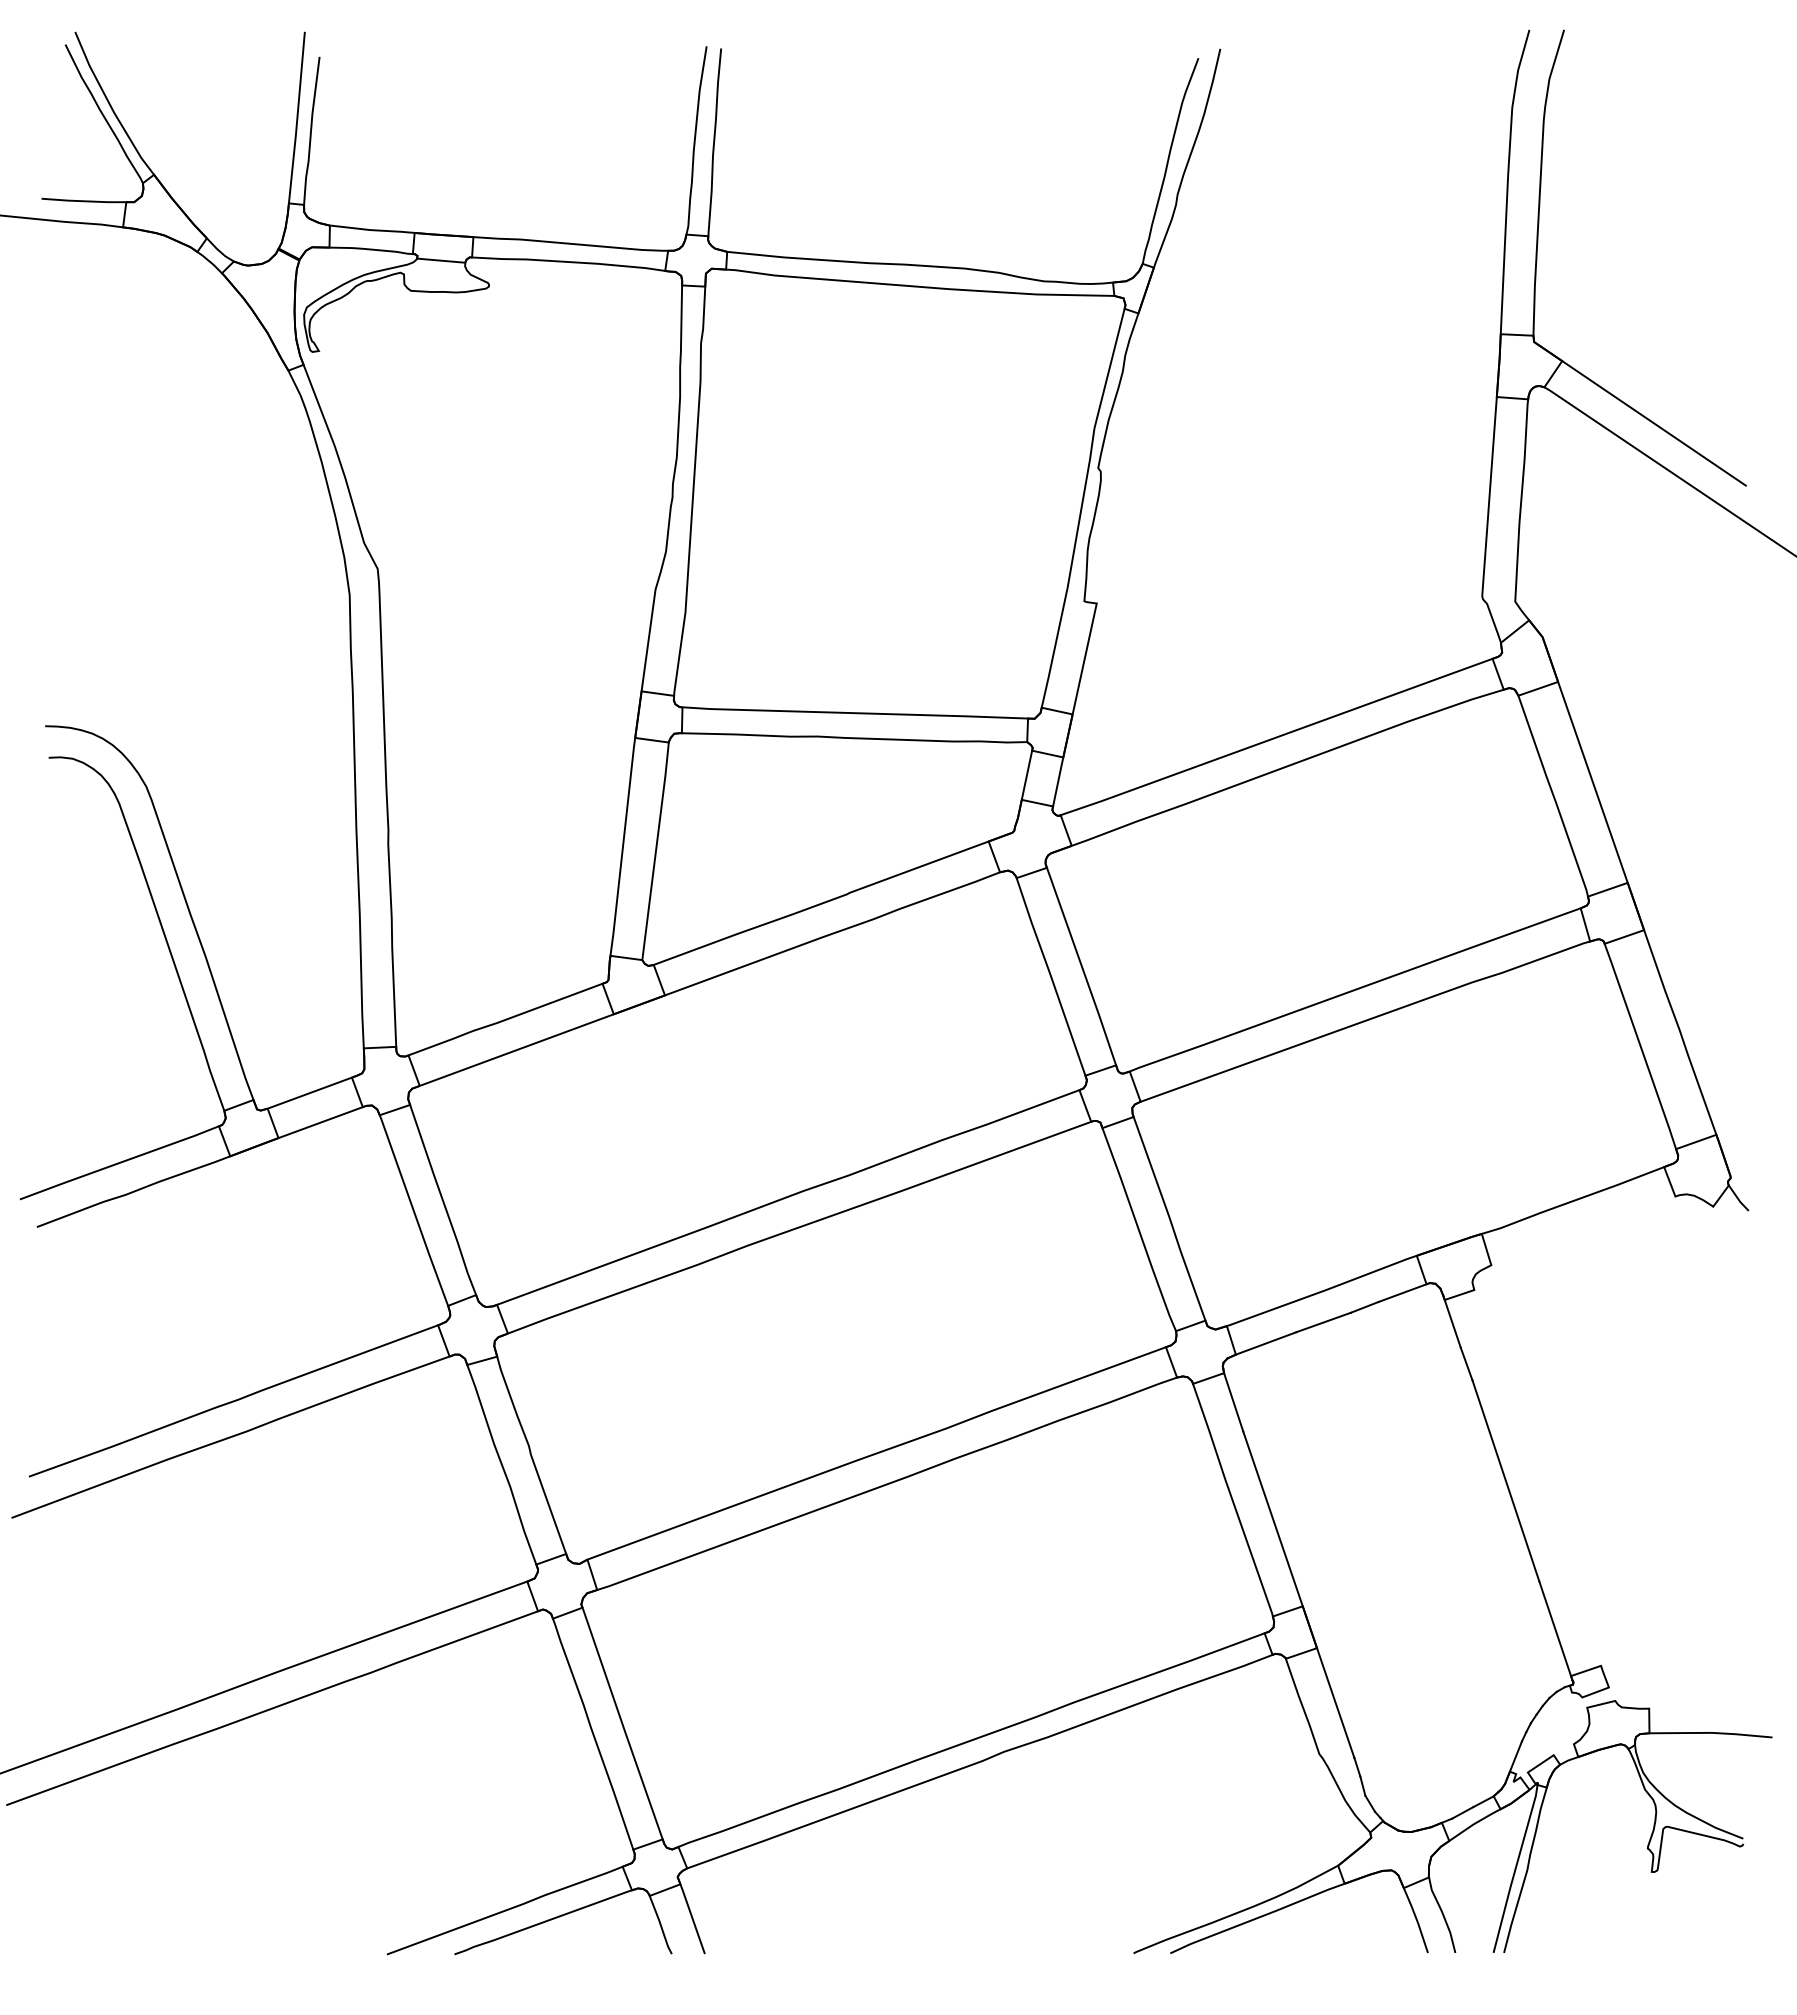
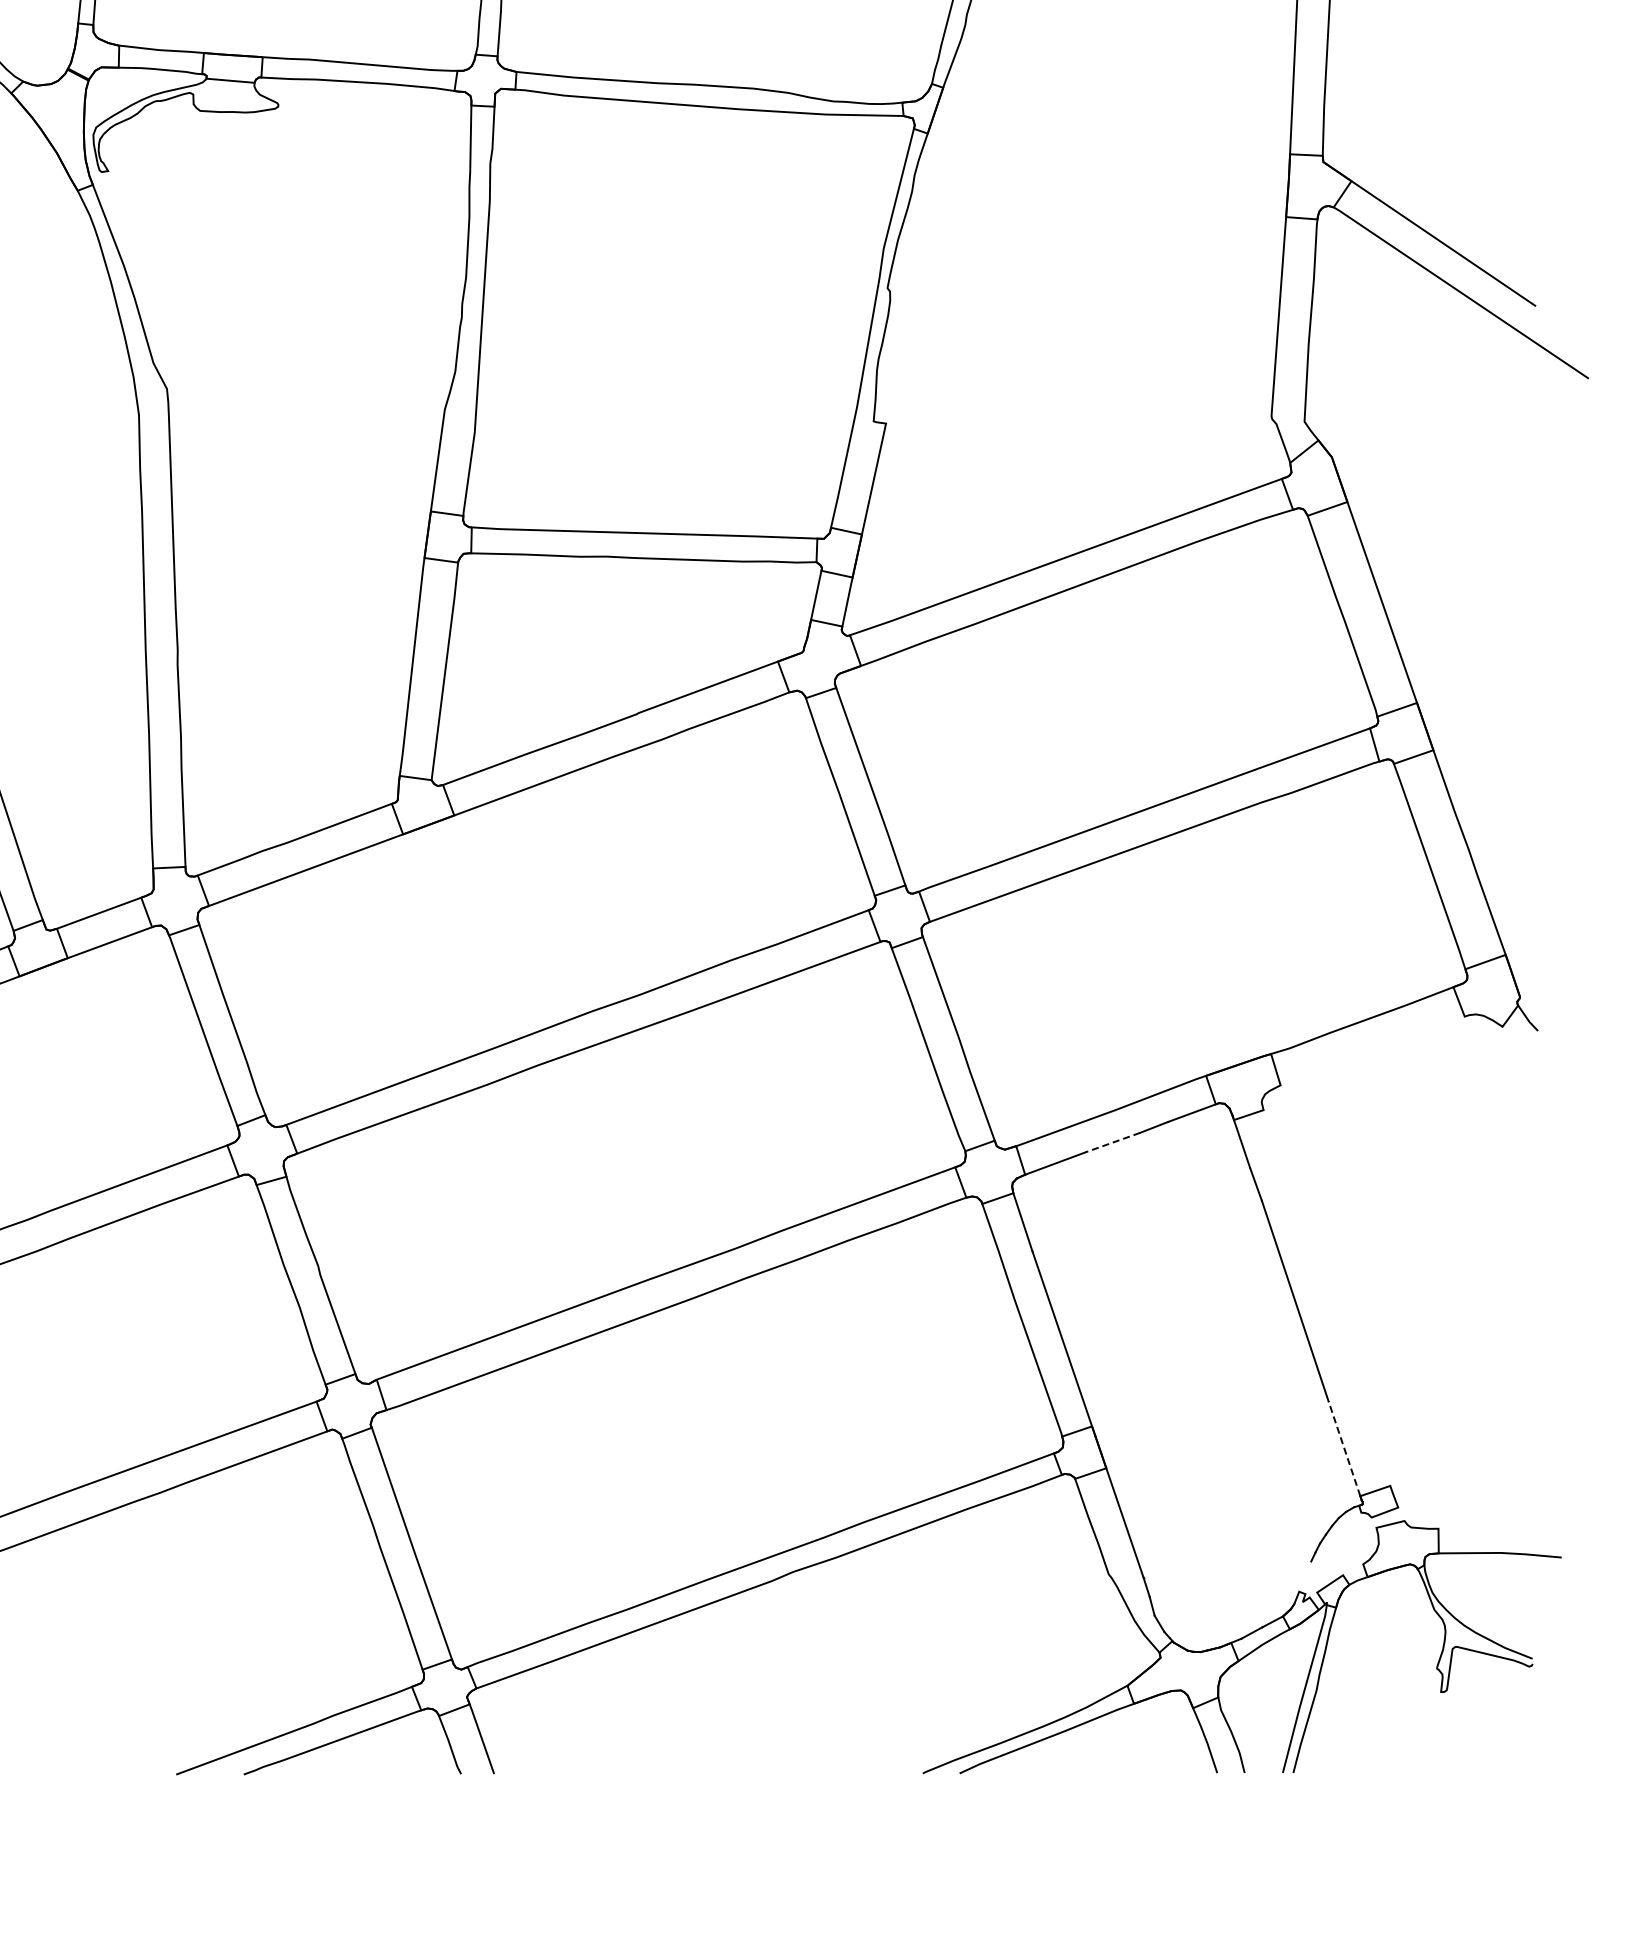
line: (1323, 1322) -> (1112, 1142), solid -> dashed
line: (1554, 1628) -> (1343, 1448), solid -> dashed
line: (1513, 1762) -> (1302, 1582), removed

